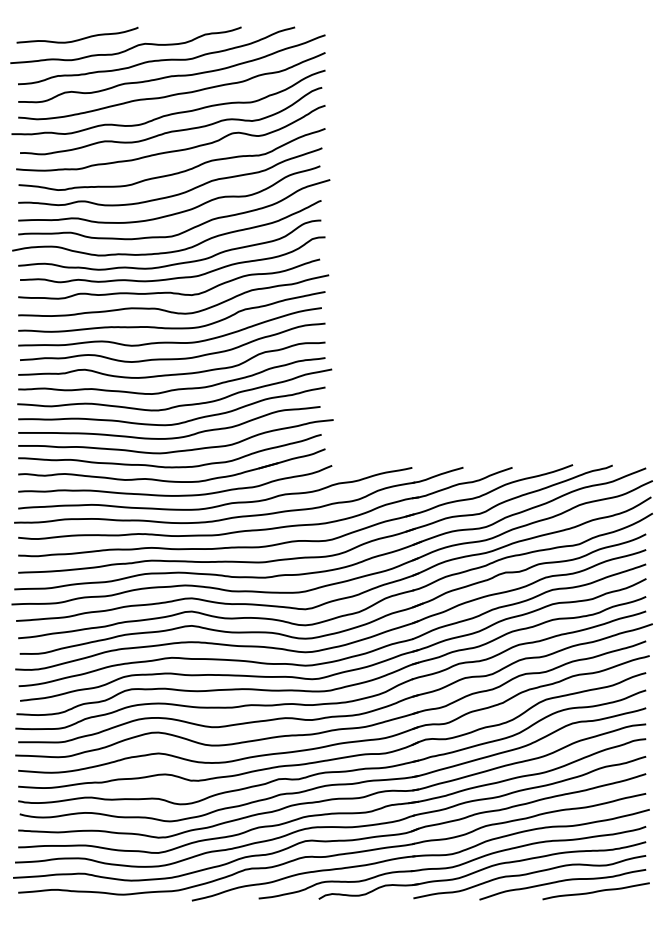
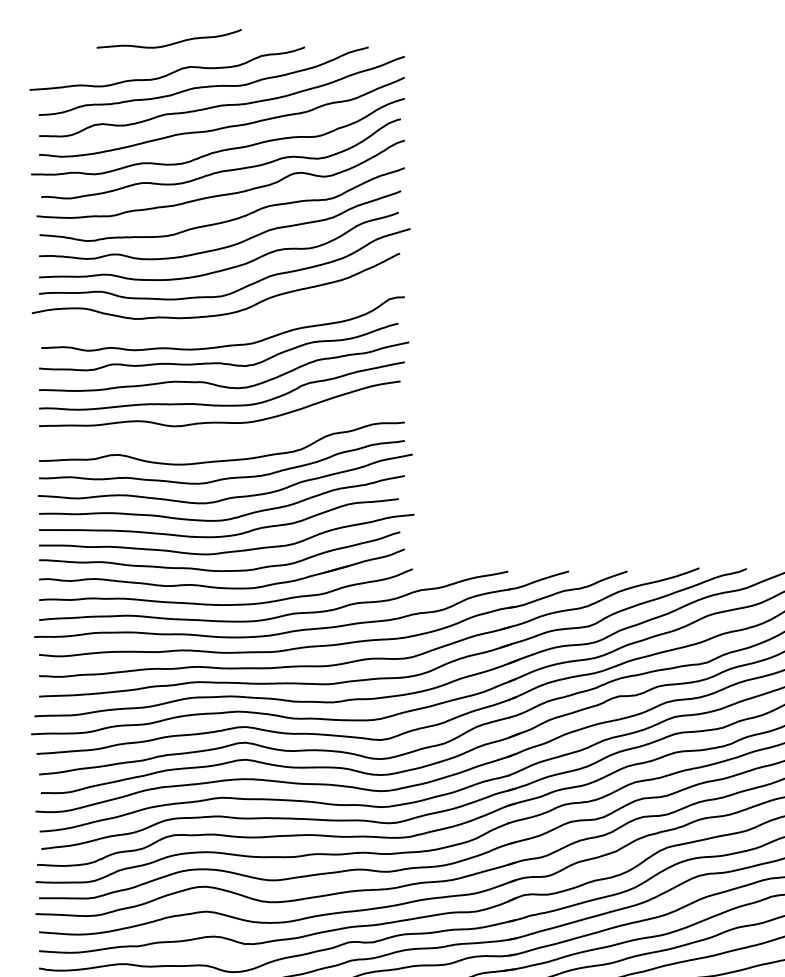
curve: (79, 38) -> (171, 42), moved
curve: (173, 263) -> (223, 328), removed
curve: (172, 358) -> (222, 441), removed

